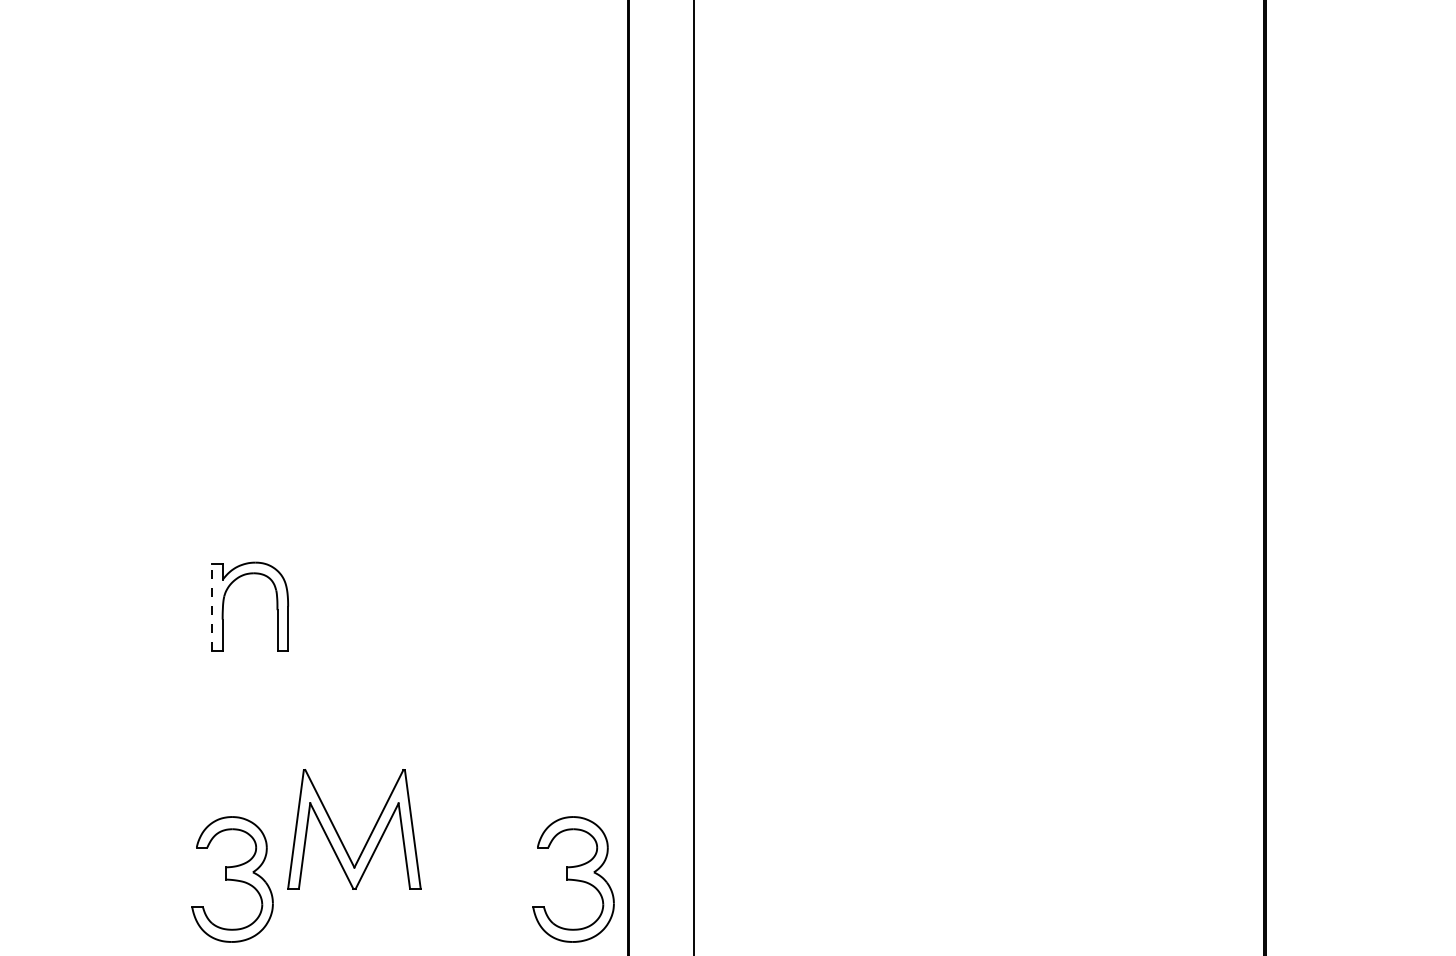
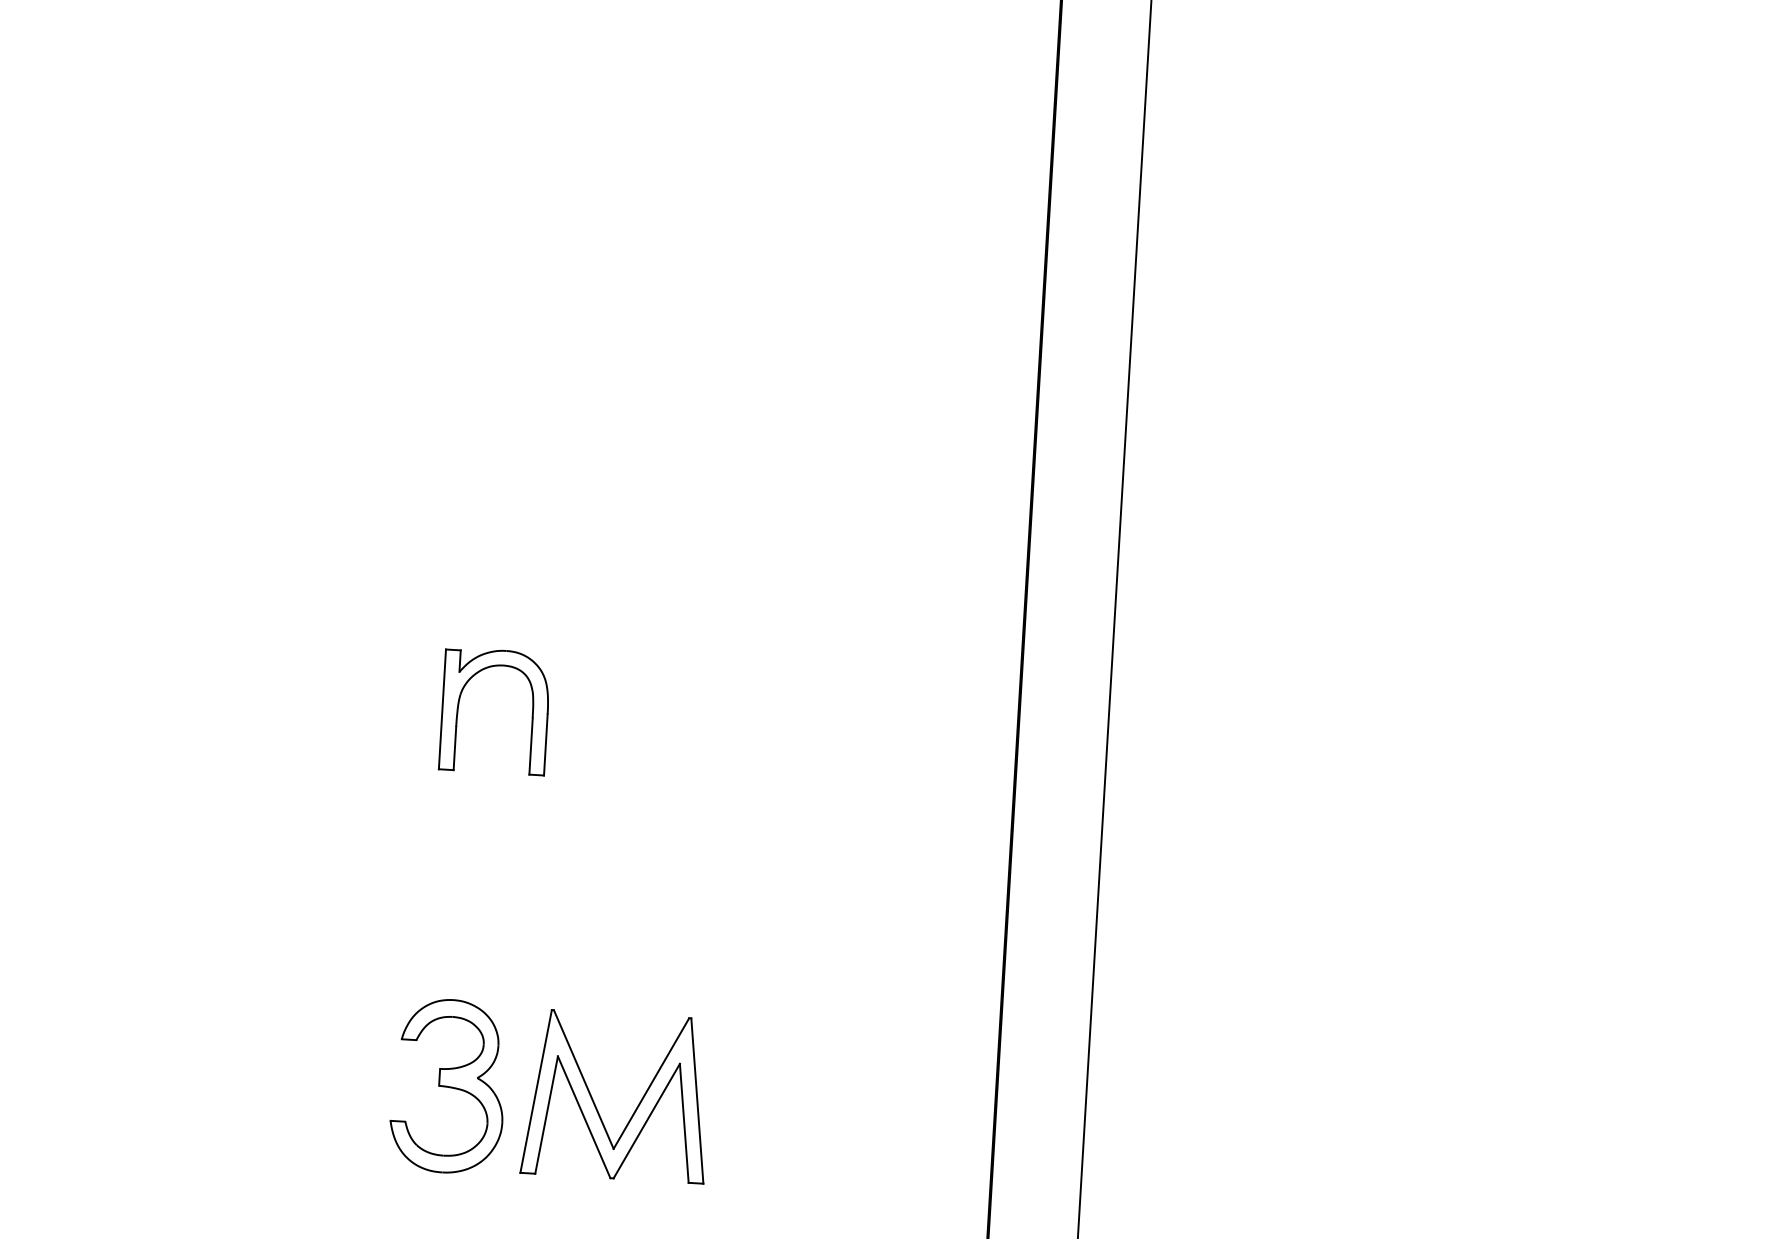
line: (211, 607) -> (441, 709), dashed -> solid
part: (340, 837) -> (596, 1106), moved
part: (573, 879) -> (919, 1114), removed

